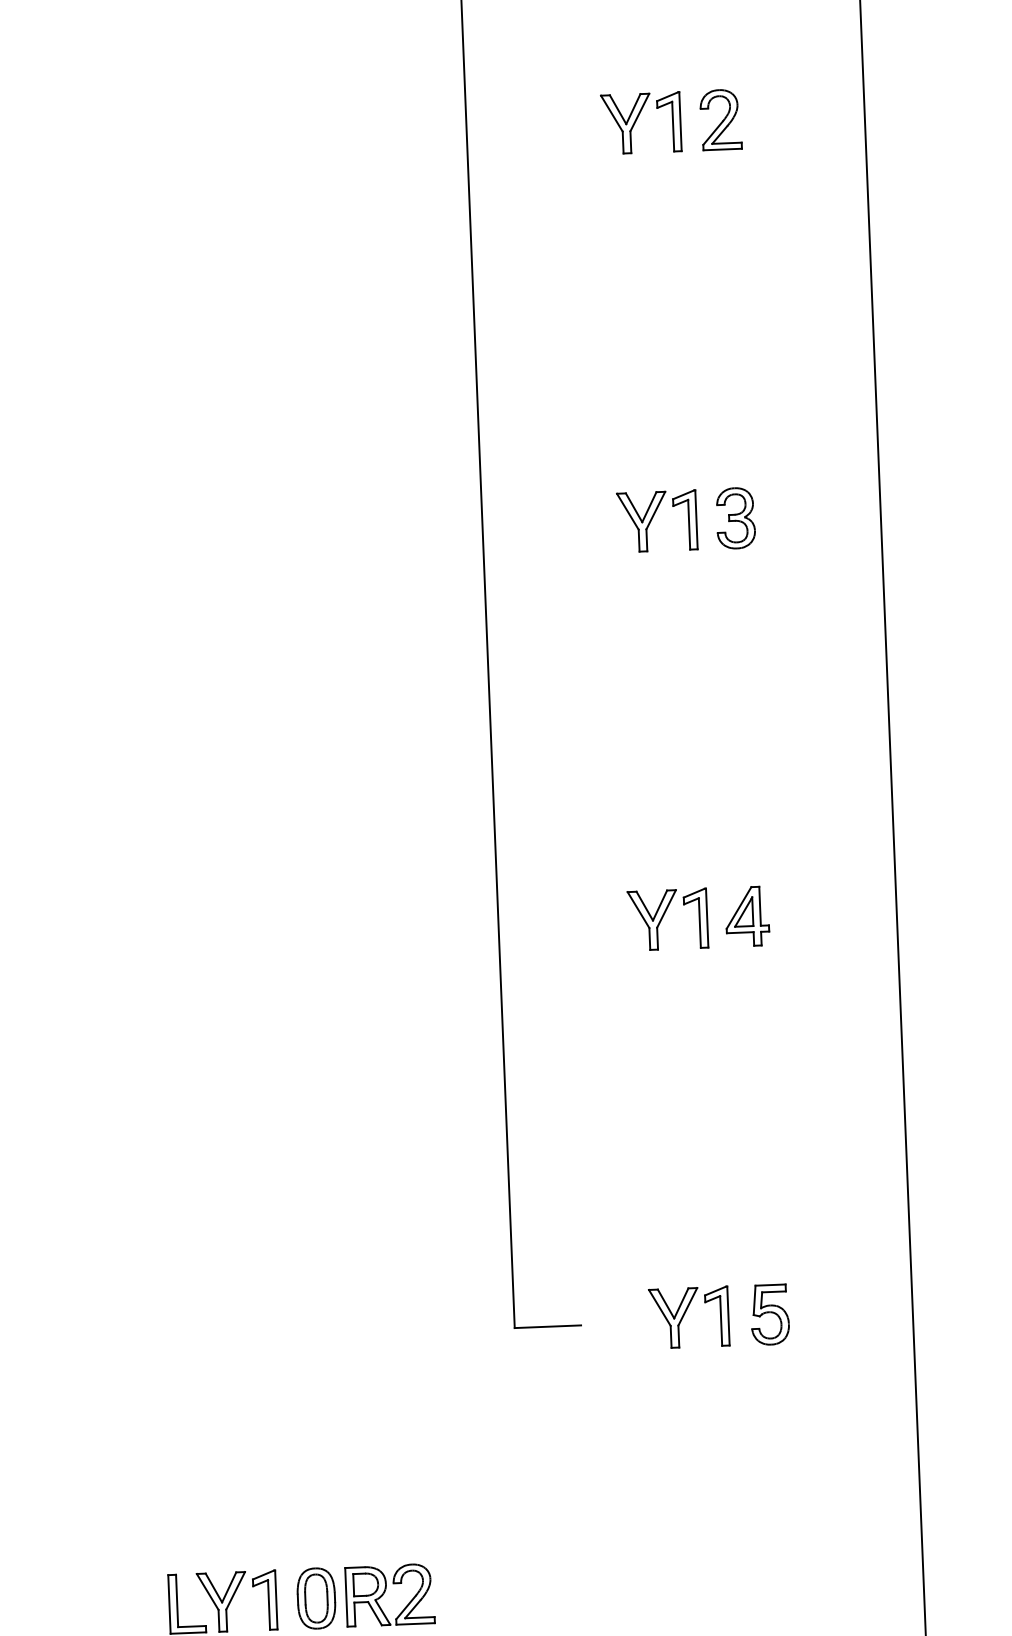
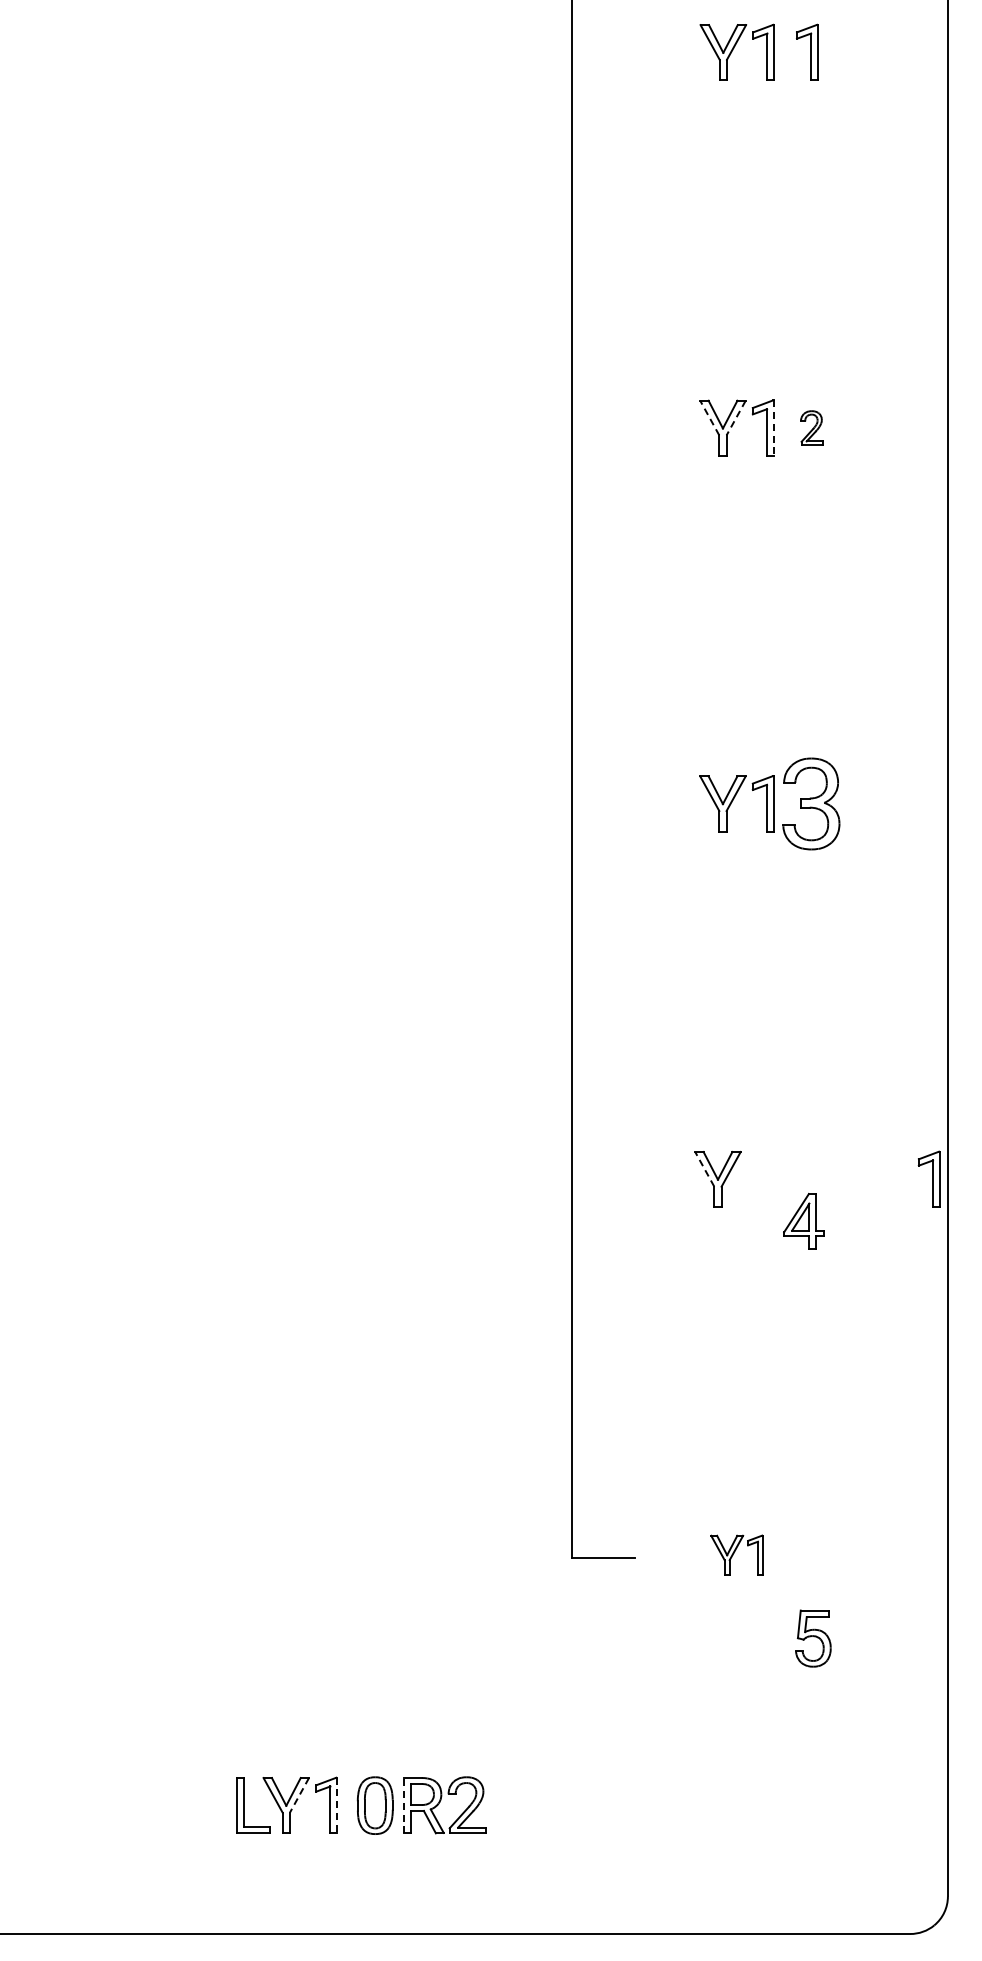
line: (640, 112) -> (736, 418), solid -> dashed
line: (611, 114) -> (709, 418), solid -> dashed
part: (720, 119) -> (811, 427), size x0.6
line: (680, 121) -> (774, 428), solid -> dashed
part: (735, 517) -> (810, 803), size x1.6
line: (638, 910) -> (704, 1169), solid -> dashed
part: (746, 916) -> (803, 1221), moved
part: (694, 917) -> (928, 1178), moved
part: (770, 1314) -> (813, 1638), moved
part: (688, 1316) -> (736, 1554), size x0.7
line: (235, 1590) -> (299, 1795), solid -> dashed
line: (346, 1597) -> (403, 1805), solid -> dashed
line: (276, 1599) -> (337, 1805), solid -> dashed

